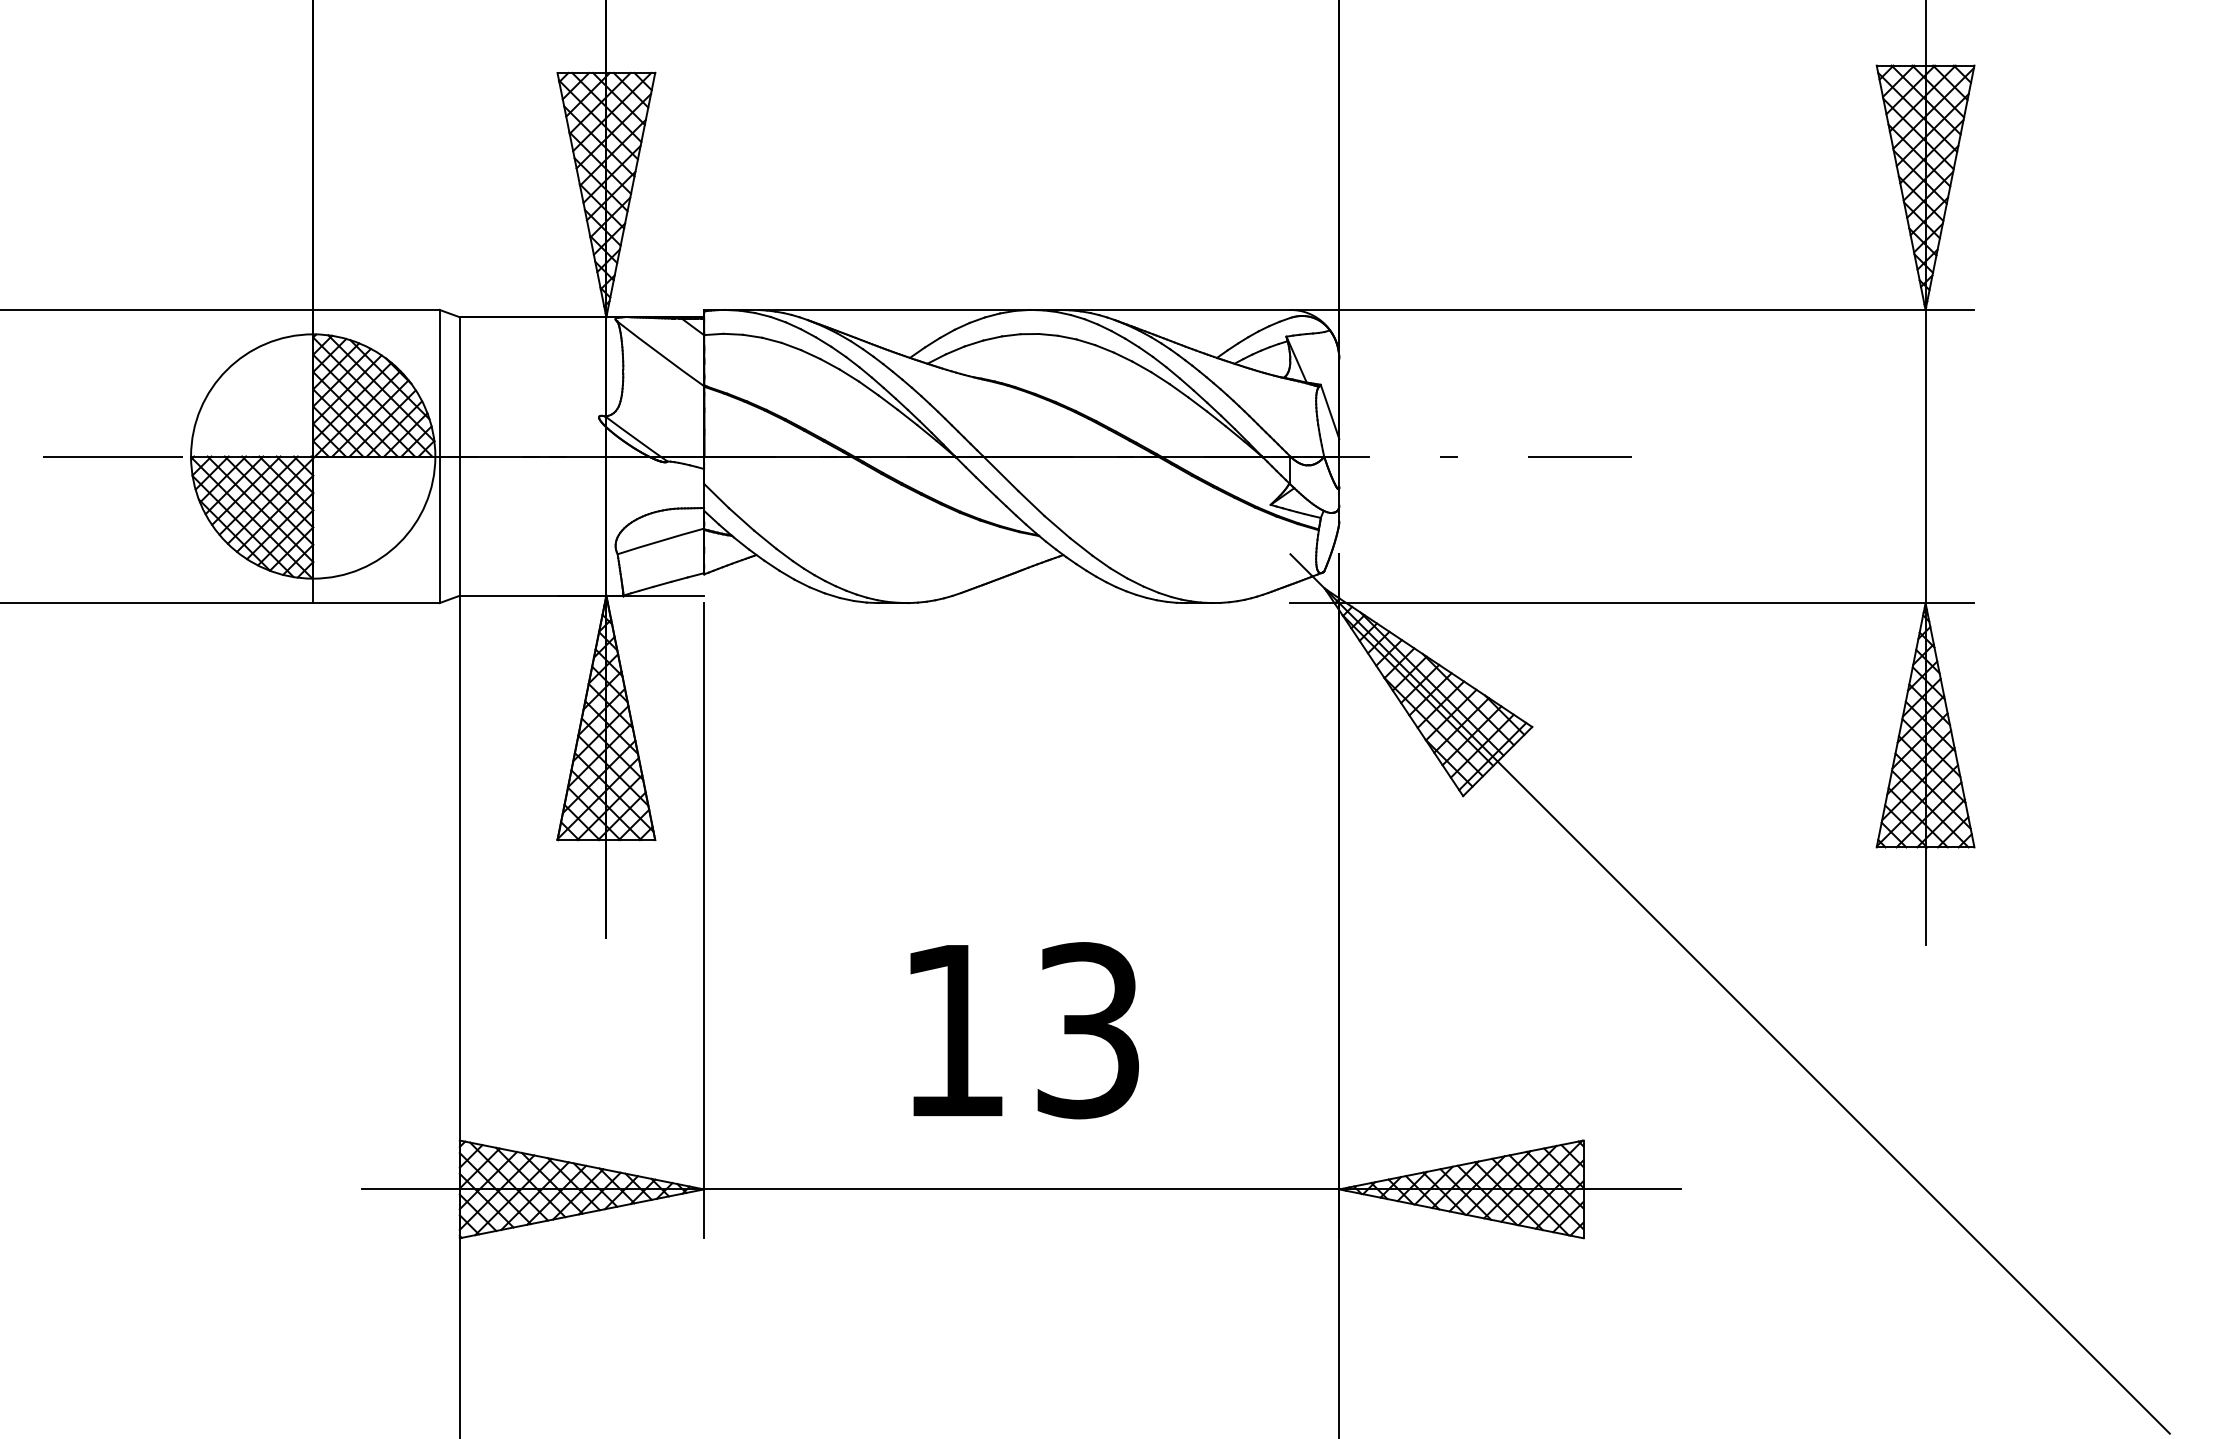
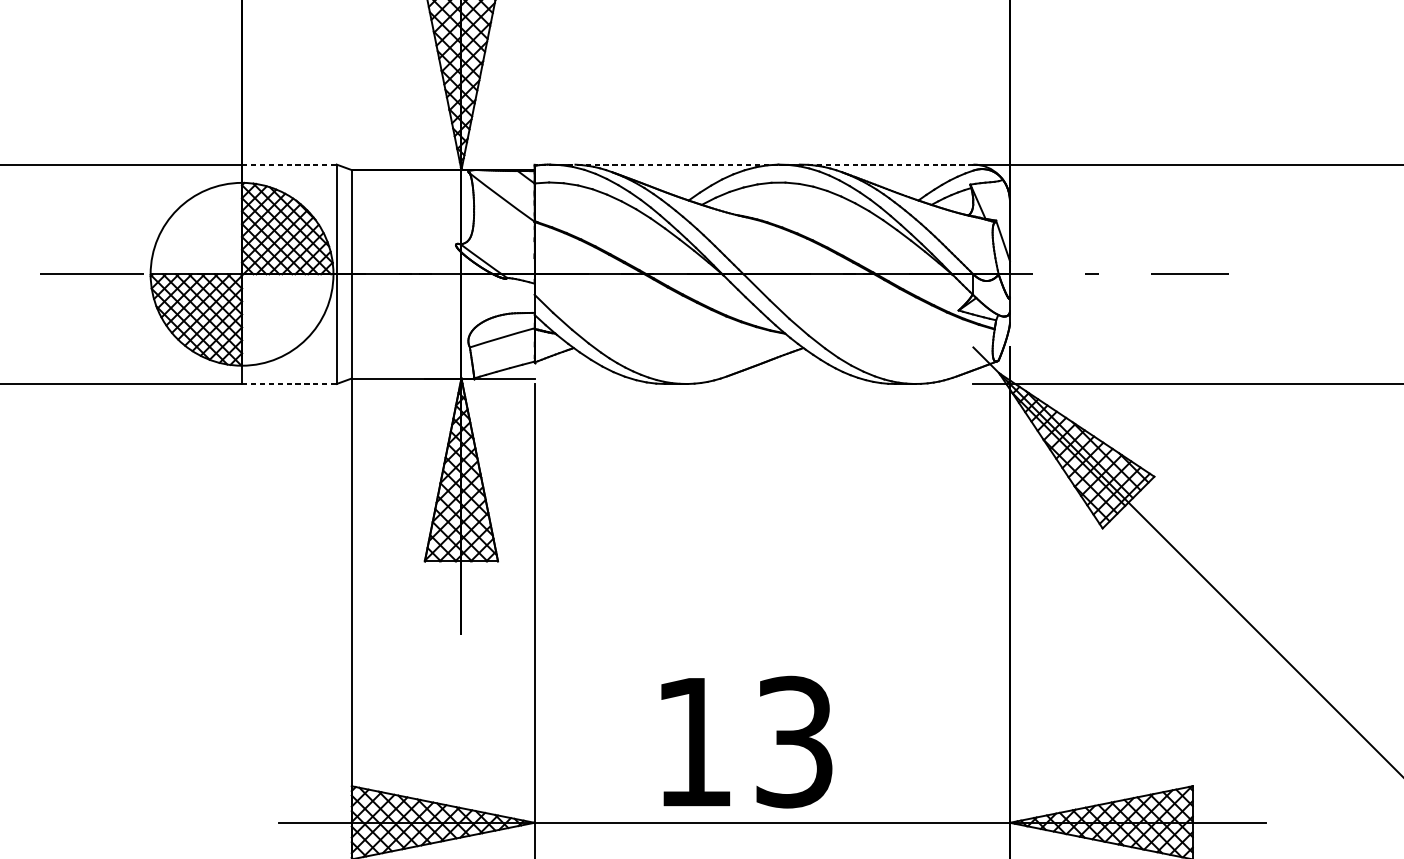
line: (376, 309) -> (289, 164), solid -> dashed
line: (996, 309) -> (753, 164), solid -> dashed
line: (376, 603) -> (289, 384), solid -> dashed
text: (1024, 1030) -> (746, 742), moved

